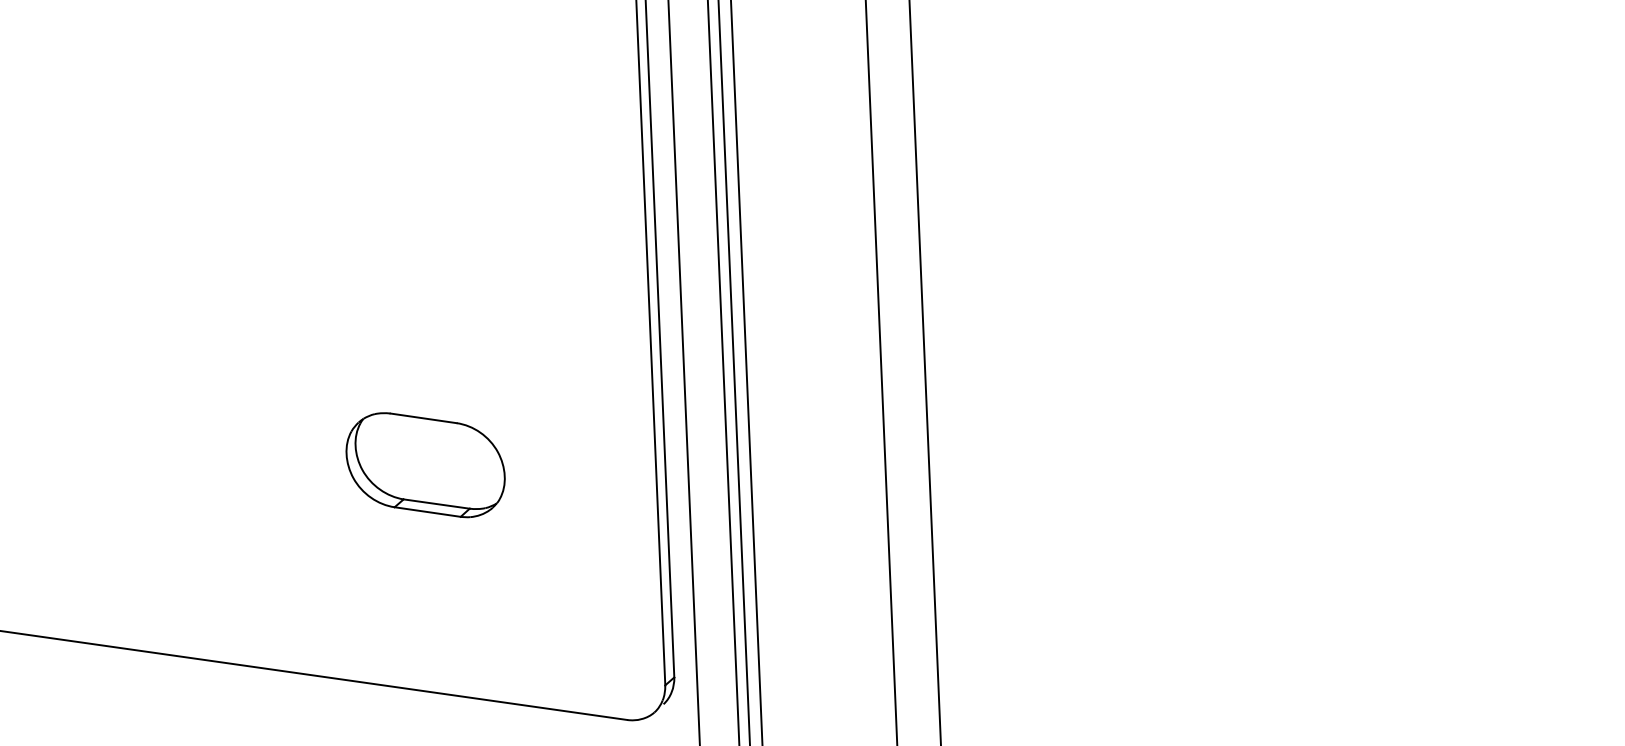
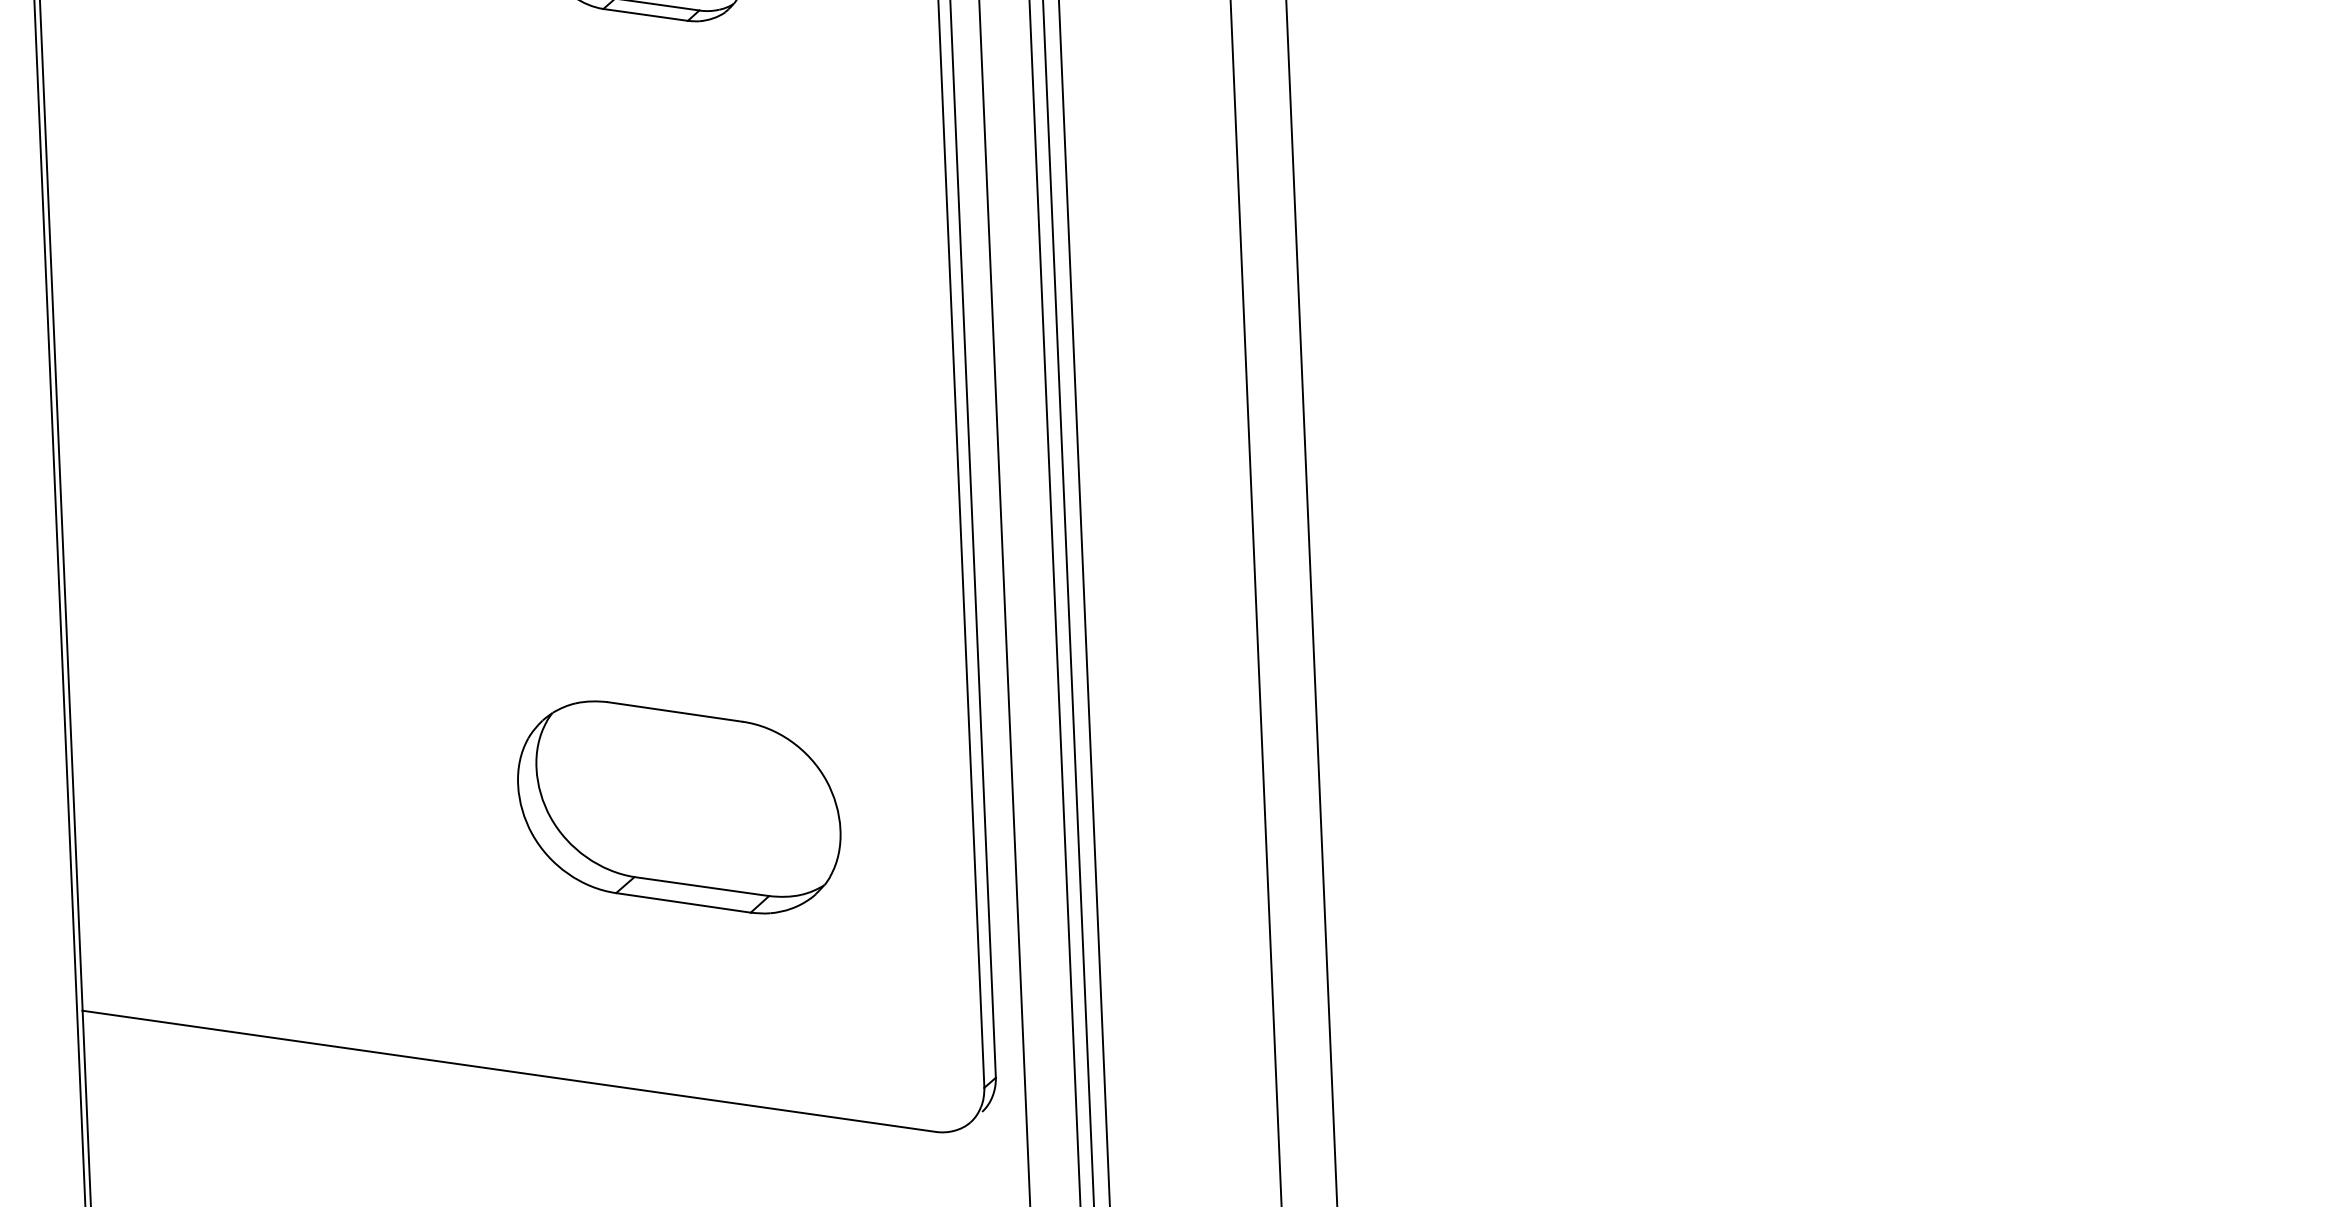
part: (425, 465) -> (678, 807), size x1.6

